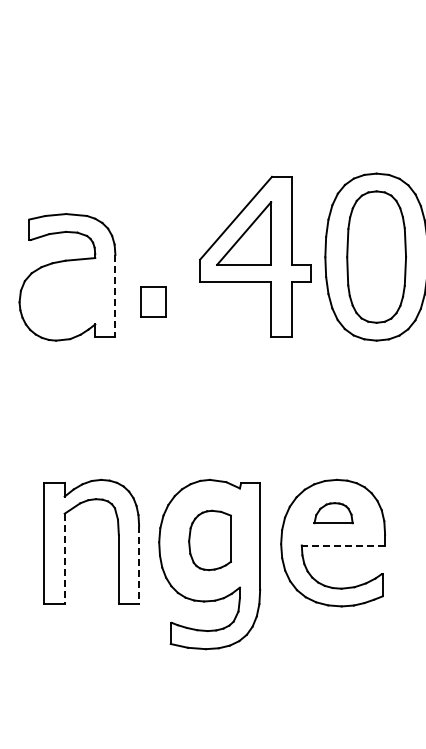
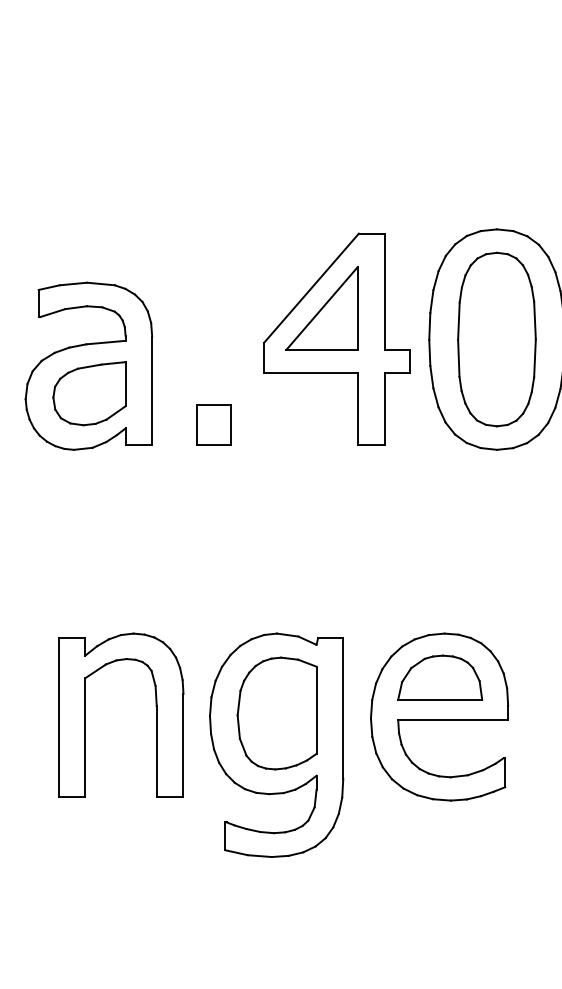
line: (115, 296) -> (152, 391), dashed -> solid
part: (67, 297) -> (88, 392), added
part: (153, 301) -> (214, 424), moved
part: (333, 512) -> (440, 676), size x1.67
part: (209, 540) -> (276, 713), size x1.43
line: (343, 545) -> (453, 720), dashed -> solid
line: (64, 558) -> (84, 737), dashed -> solid
line: (139, 565) -> (183, 746), dashed -> solid

